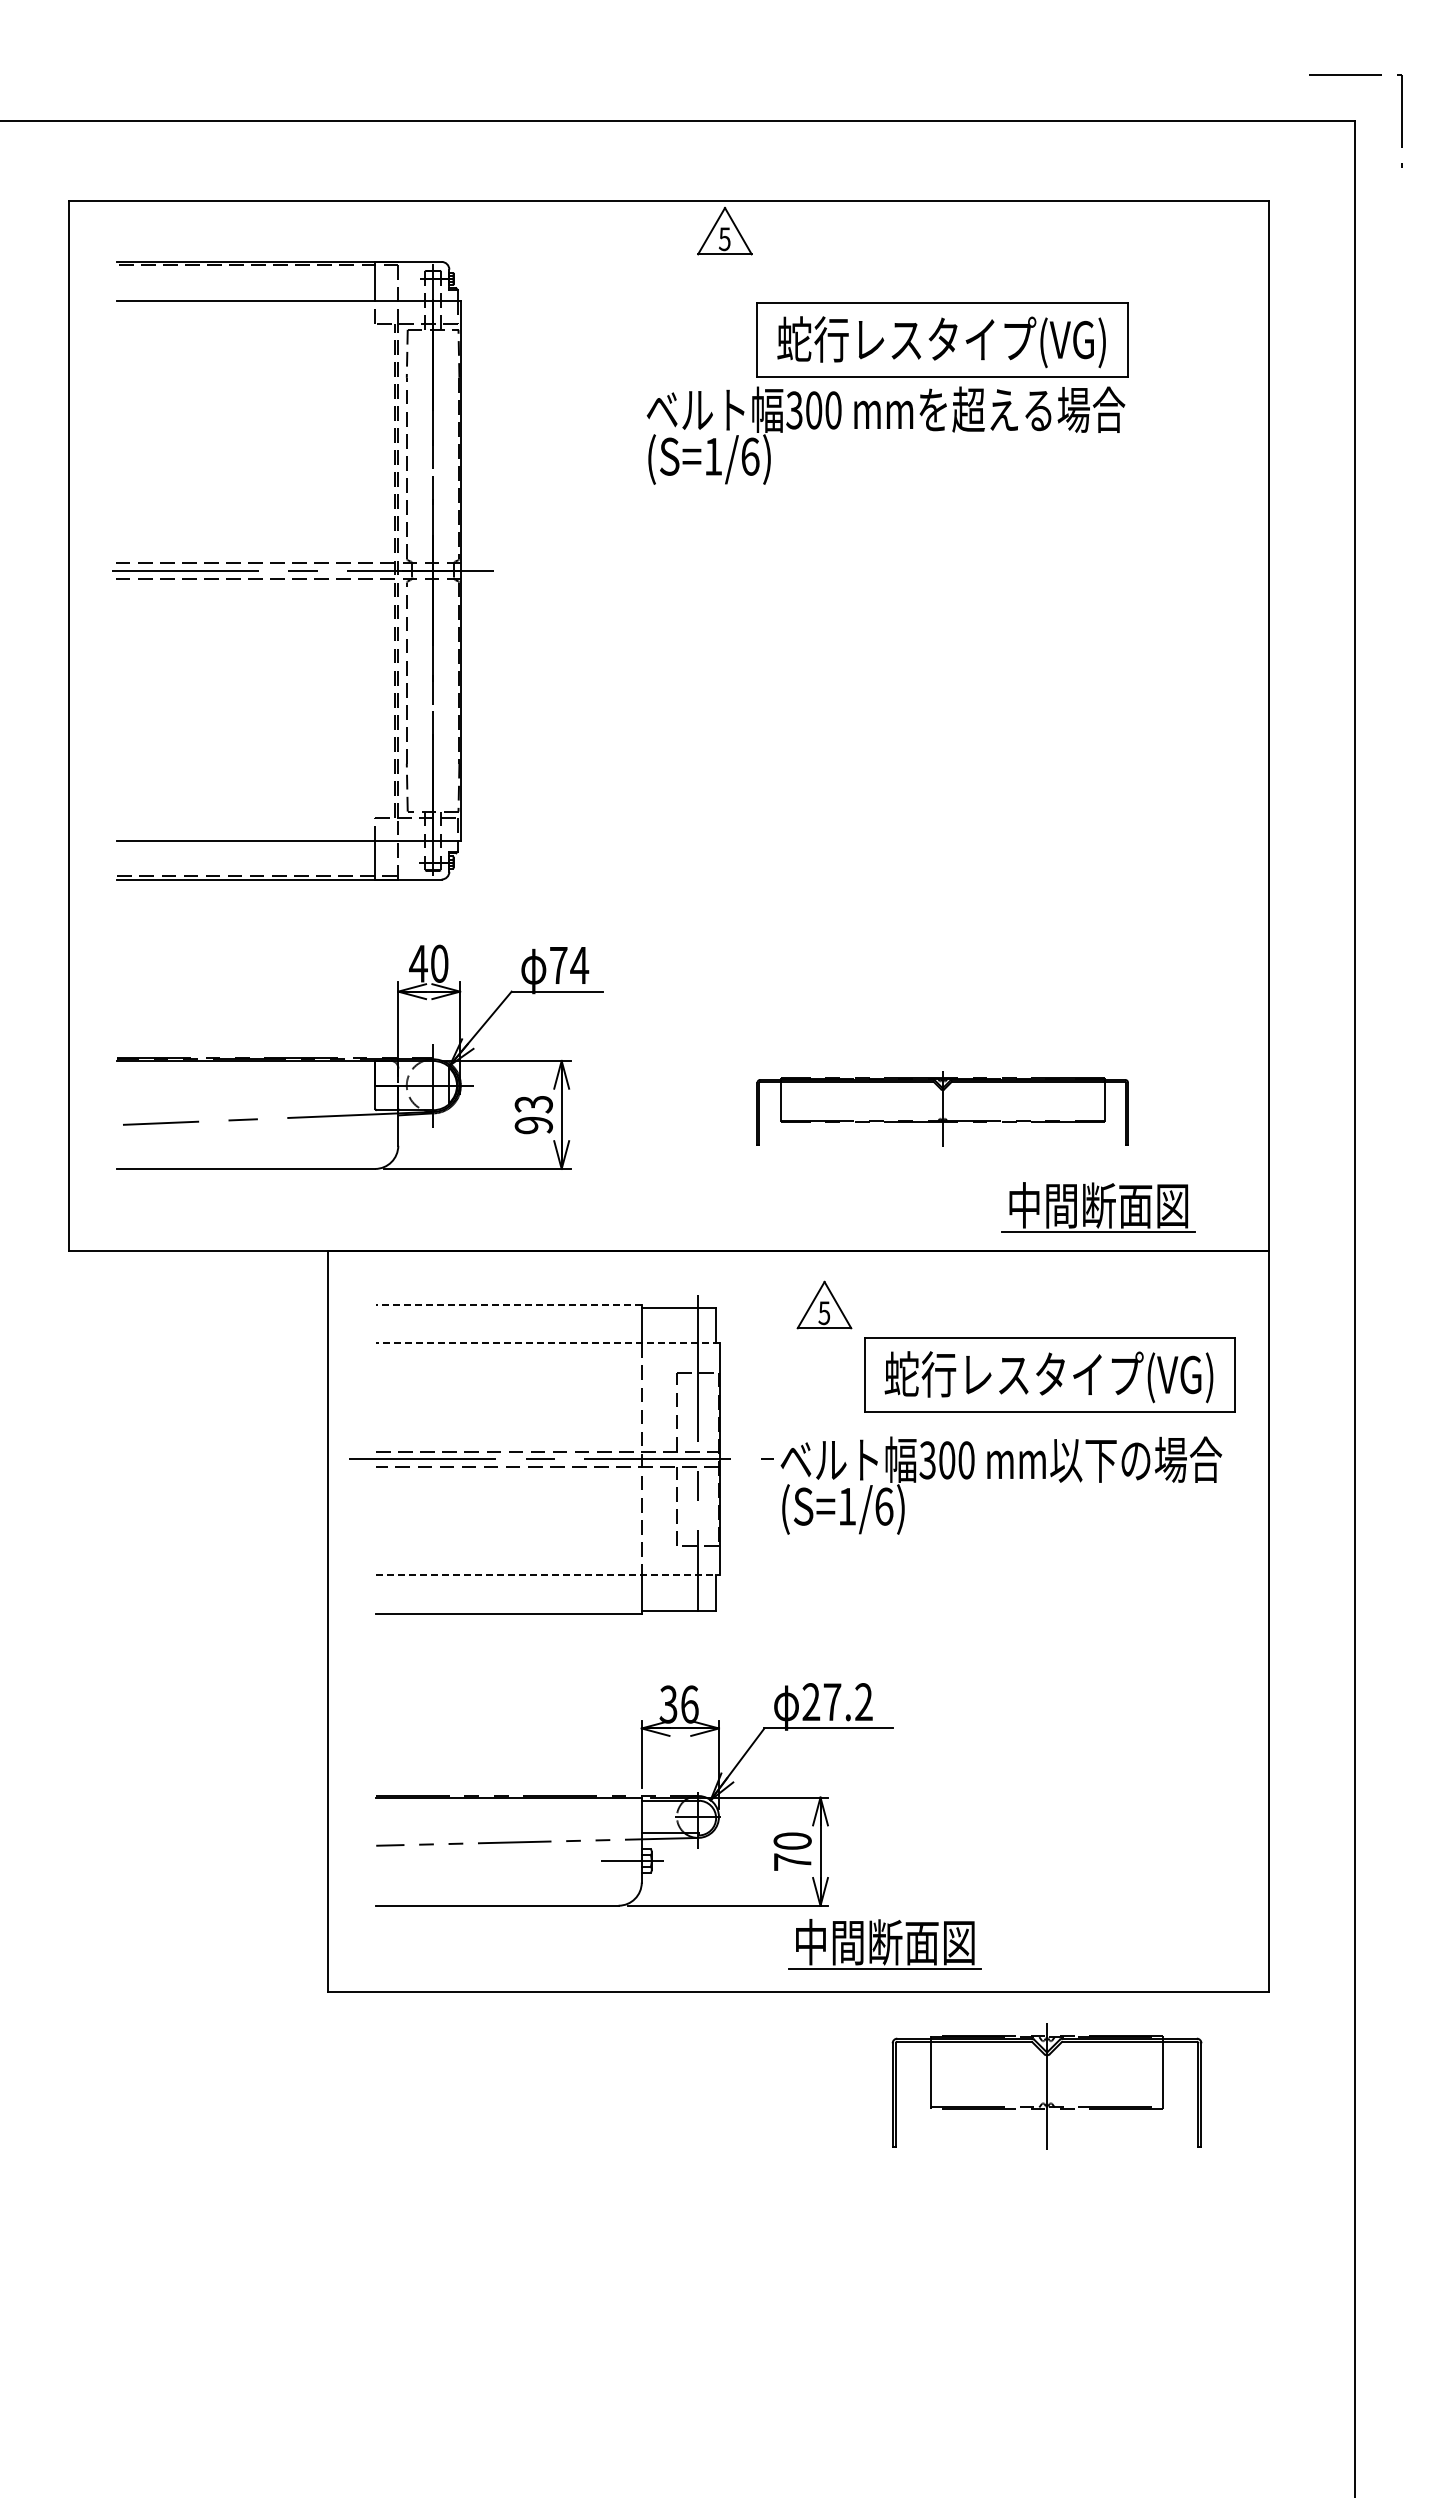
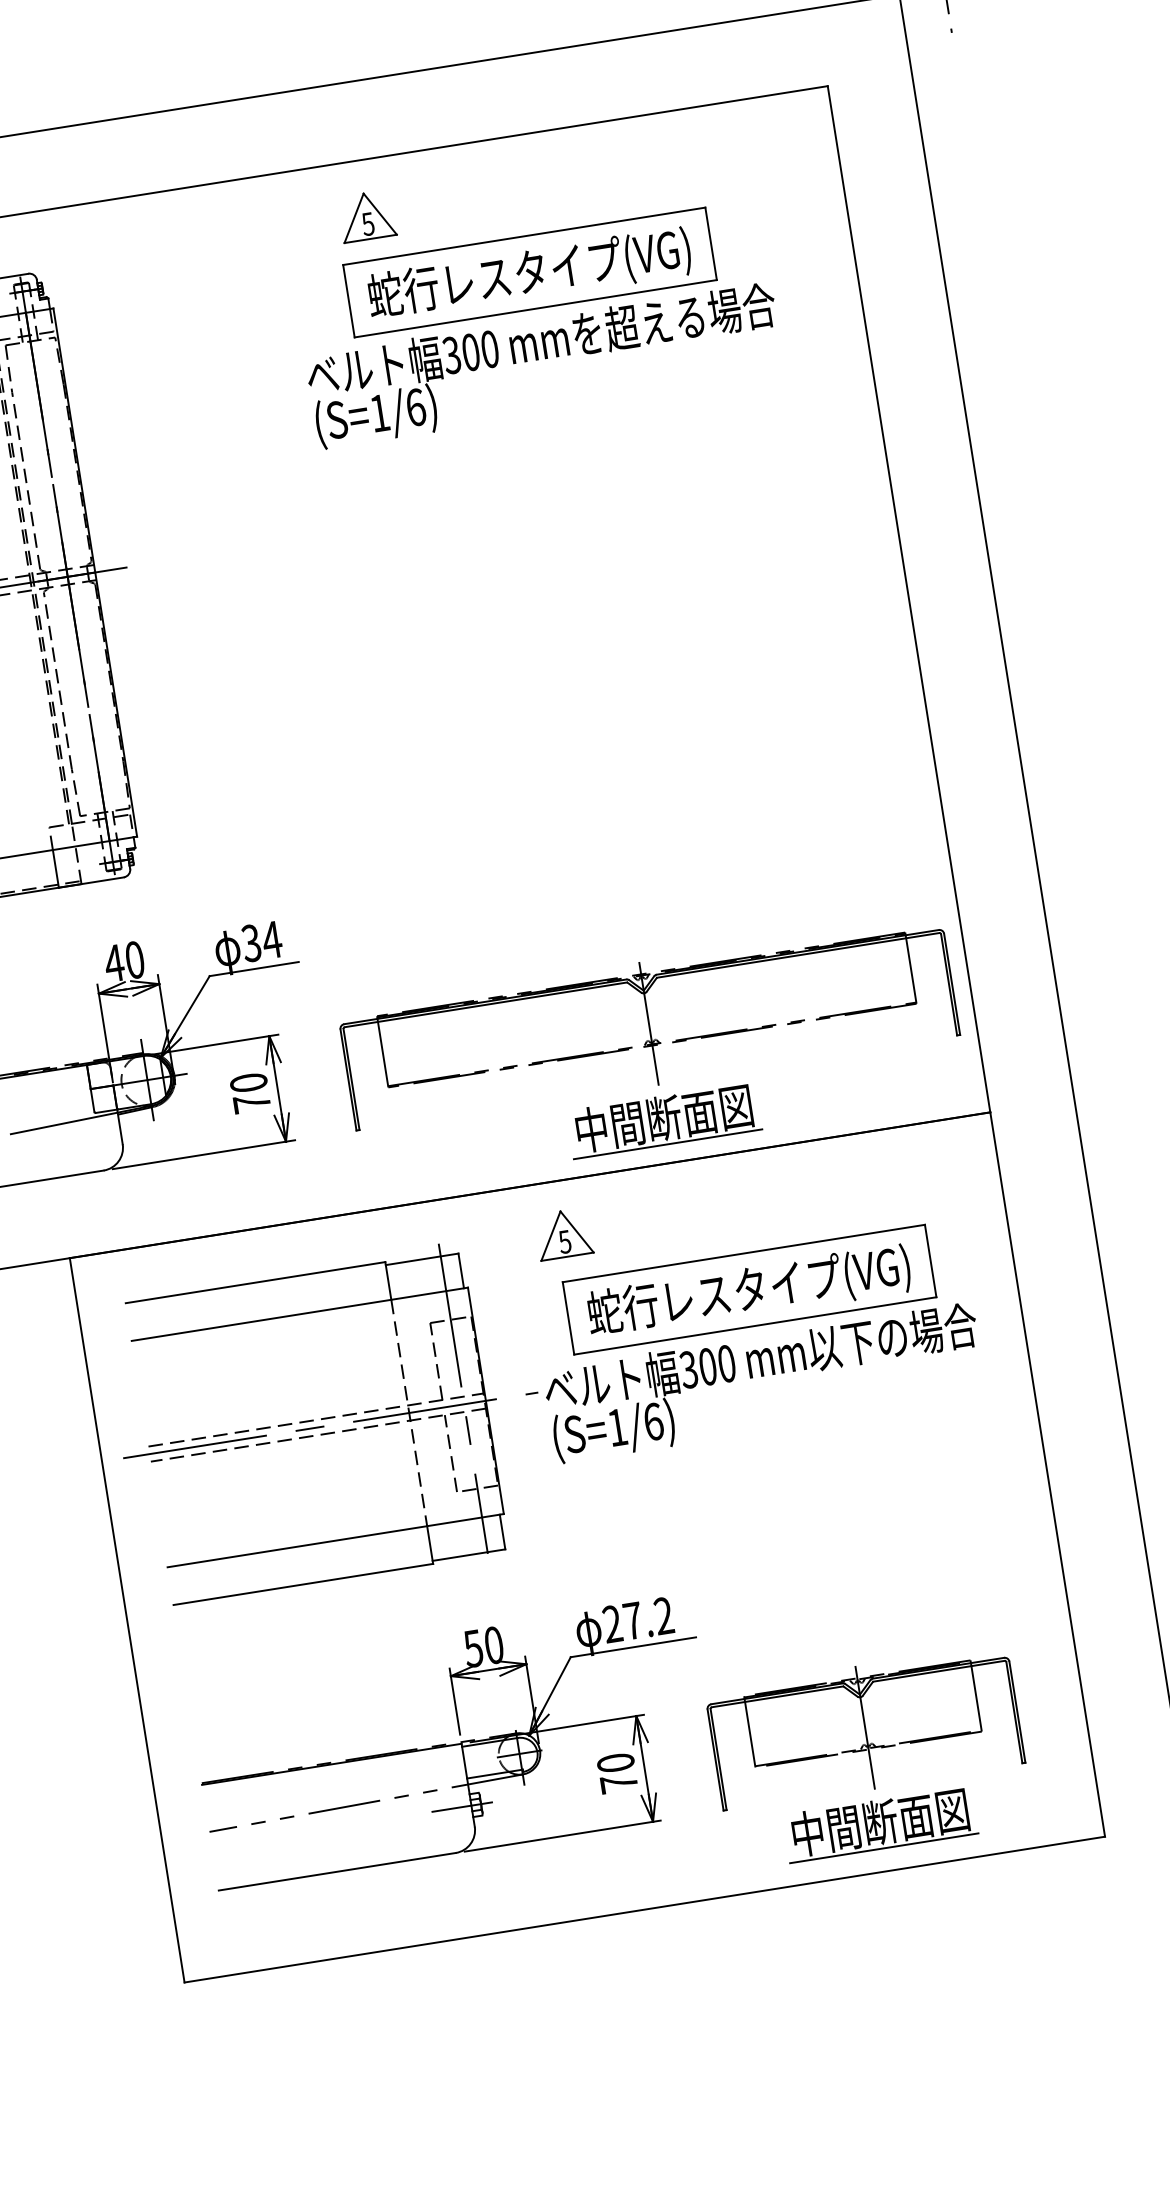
part: (724, 231) -> (366, 216), moved
text: (885, 435) -> (544, 365), moved
text: (558, 965) -> (251, 943), 74 -> 34
part: (942, 1108) -> (648, 1023), size x1.67
text: (533, 1114) -> (250, 1092), 93 -> 70
part: (1098, 1207) -> (664, 1120), moved
line: (509, 1304) -> (255, 1282), dashed -> solid
line: (548, 1343) -> (300, 1314), dashed -> solid
part: (1049, 1374) -> (749, 1289), moved
line: (548, 1575) -> (336, 1541), dashed -> solid
text: (678, 1704) -> (483, 1647), 36 -> 50
part: (884, 1944) -> (879, 1824), moved
part: (1046, 2086) -> (864, 1727), moved

